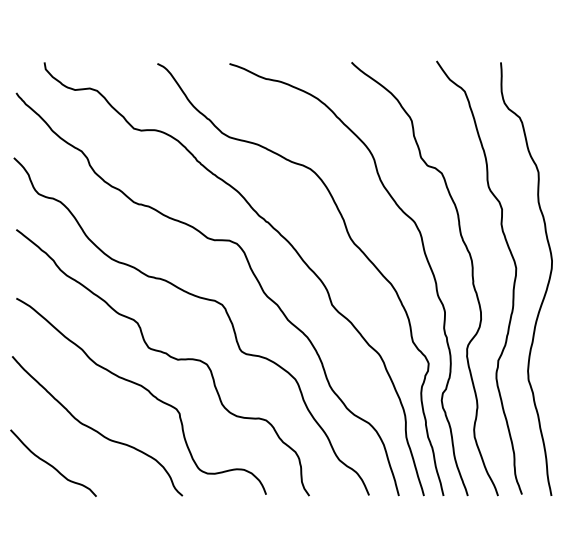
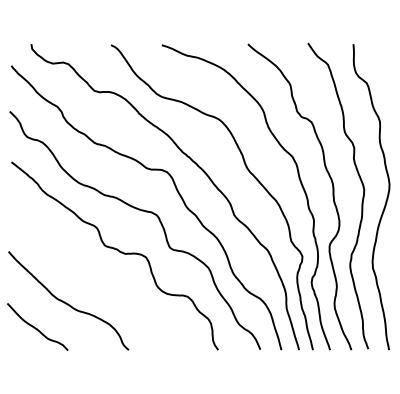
curve: (145, 390) -> (102, 275), removed

